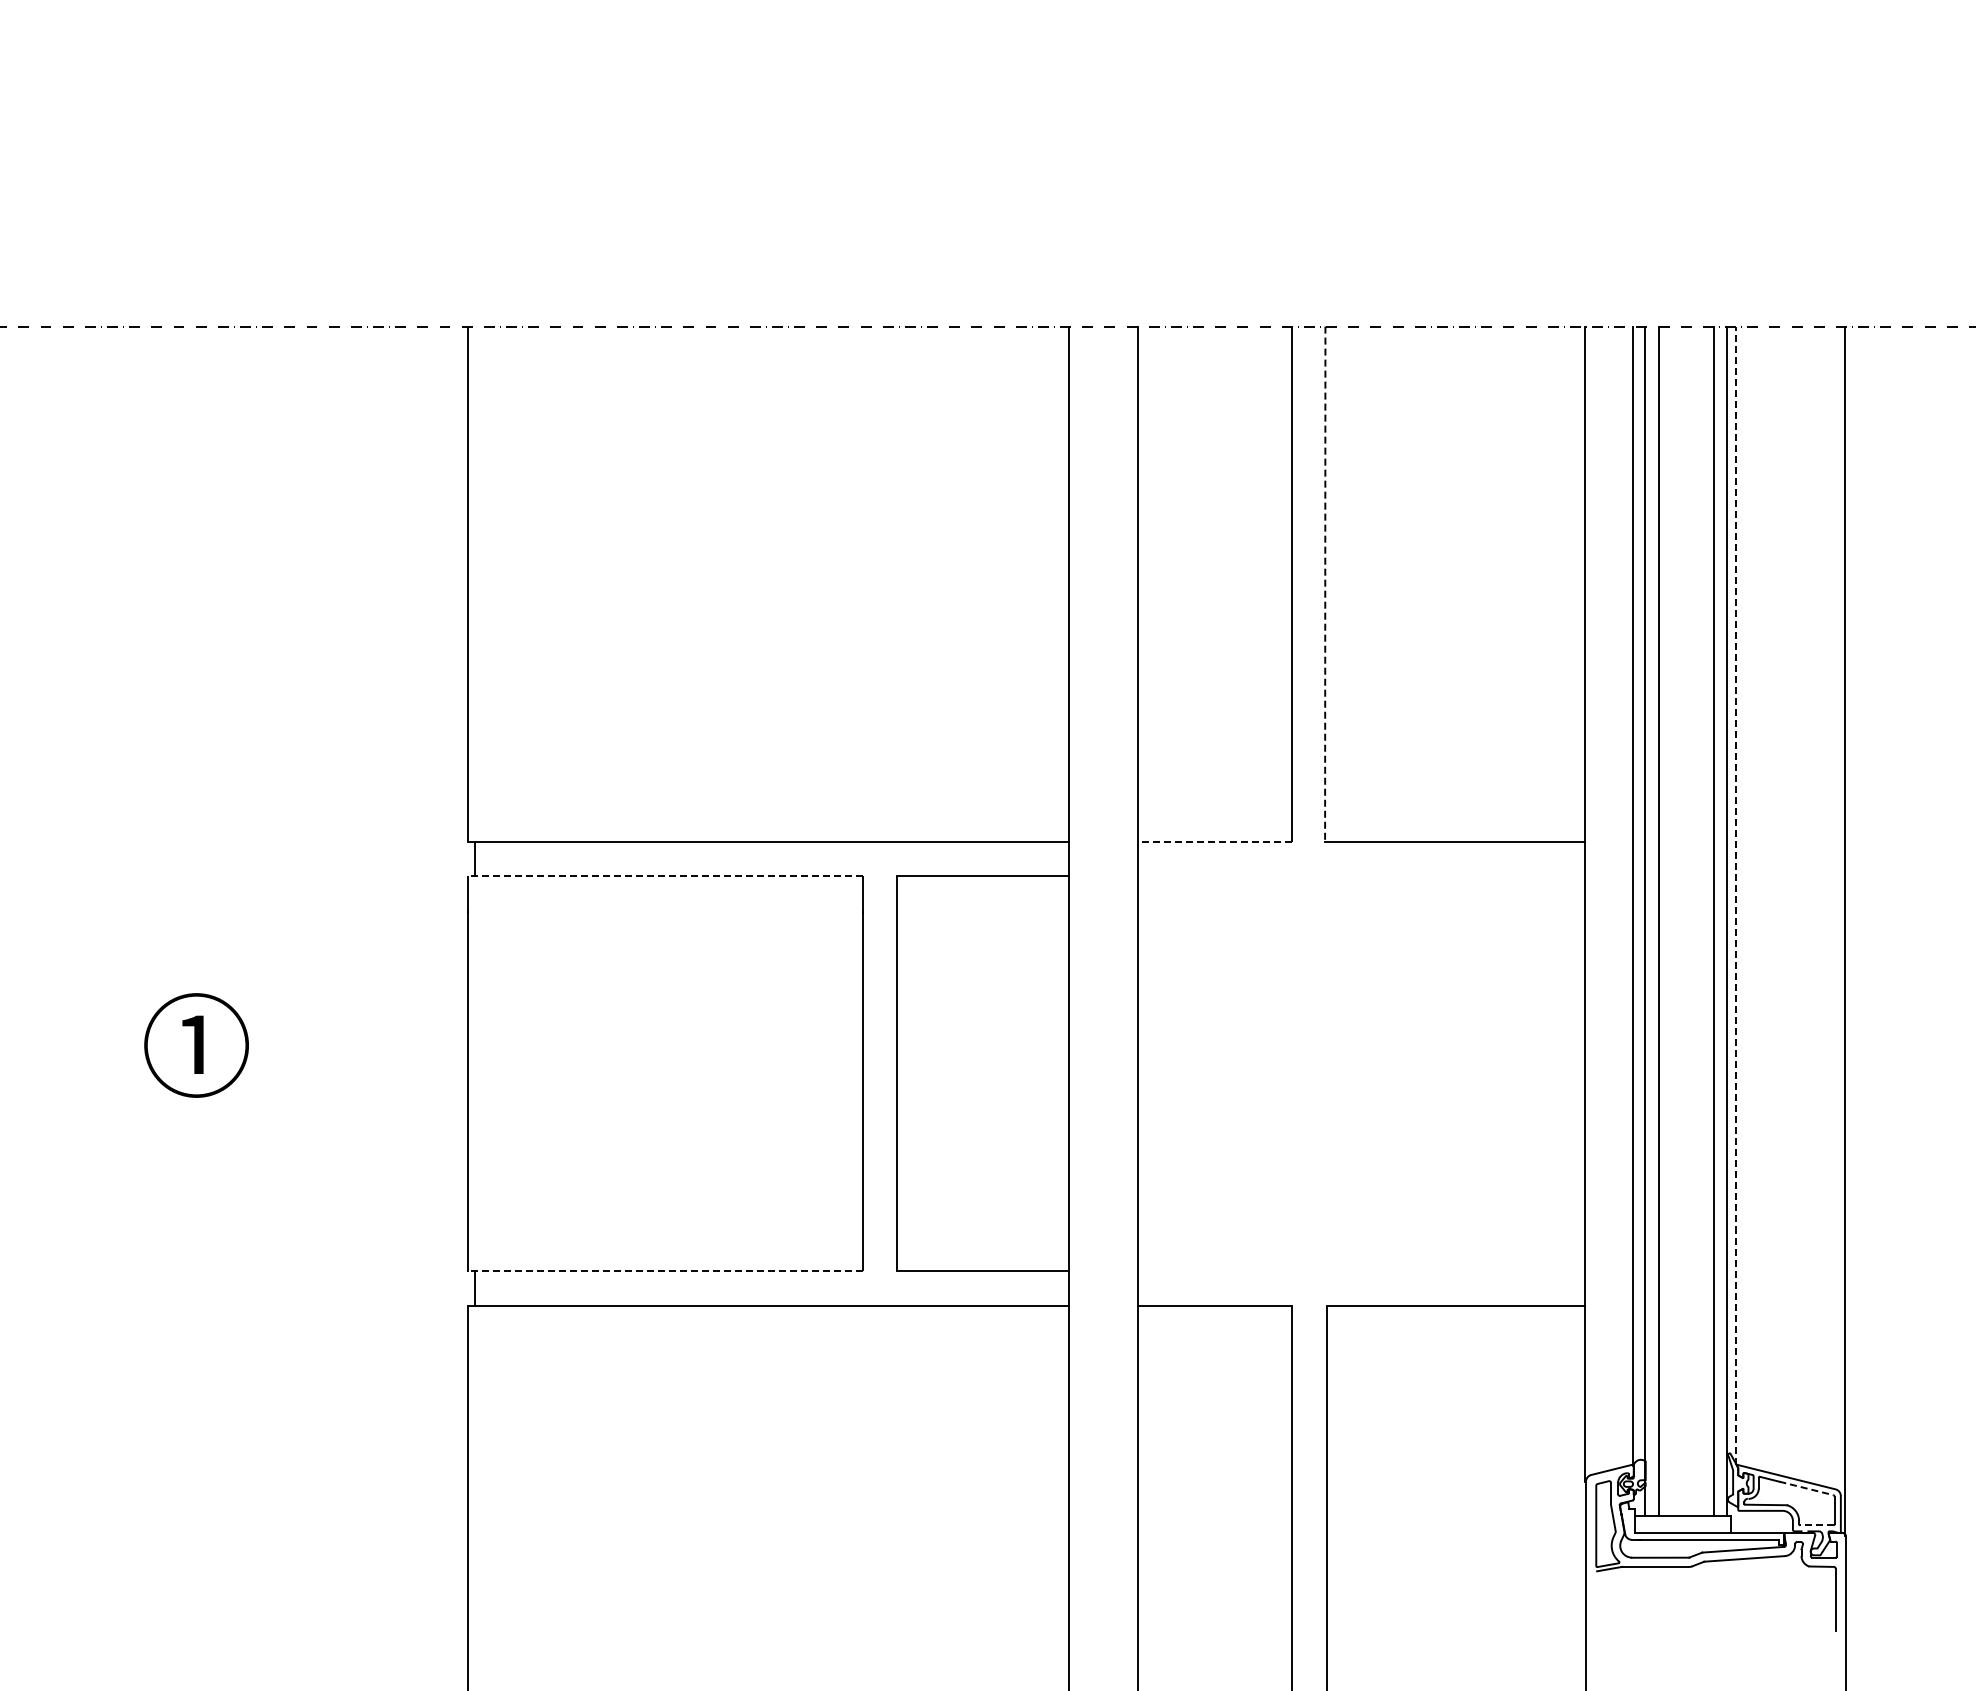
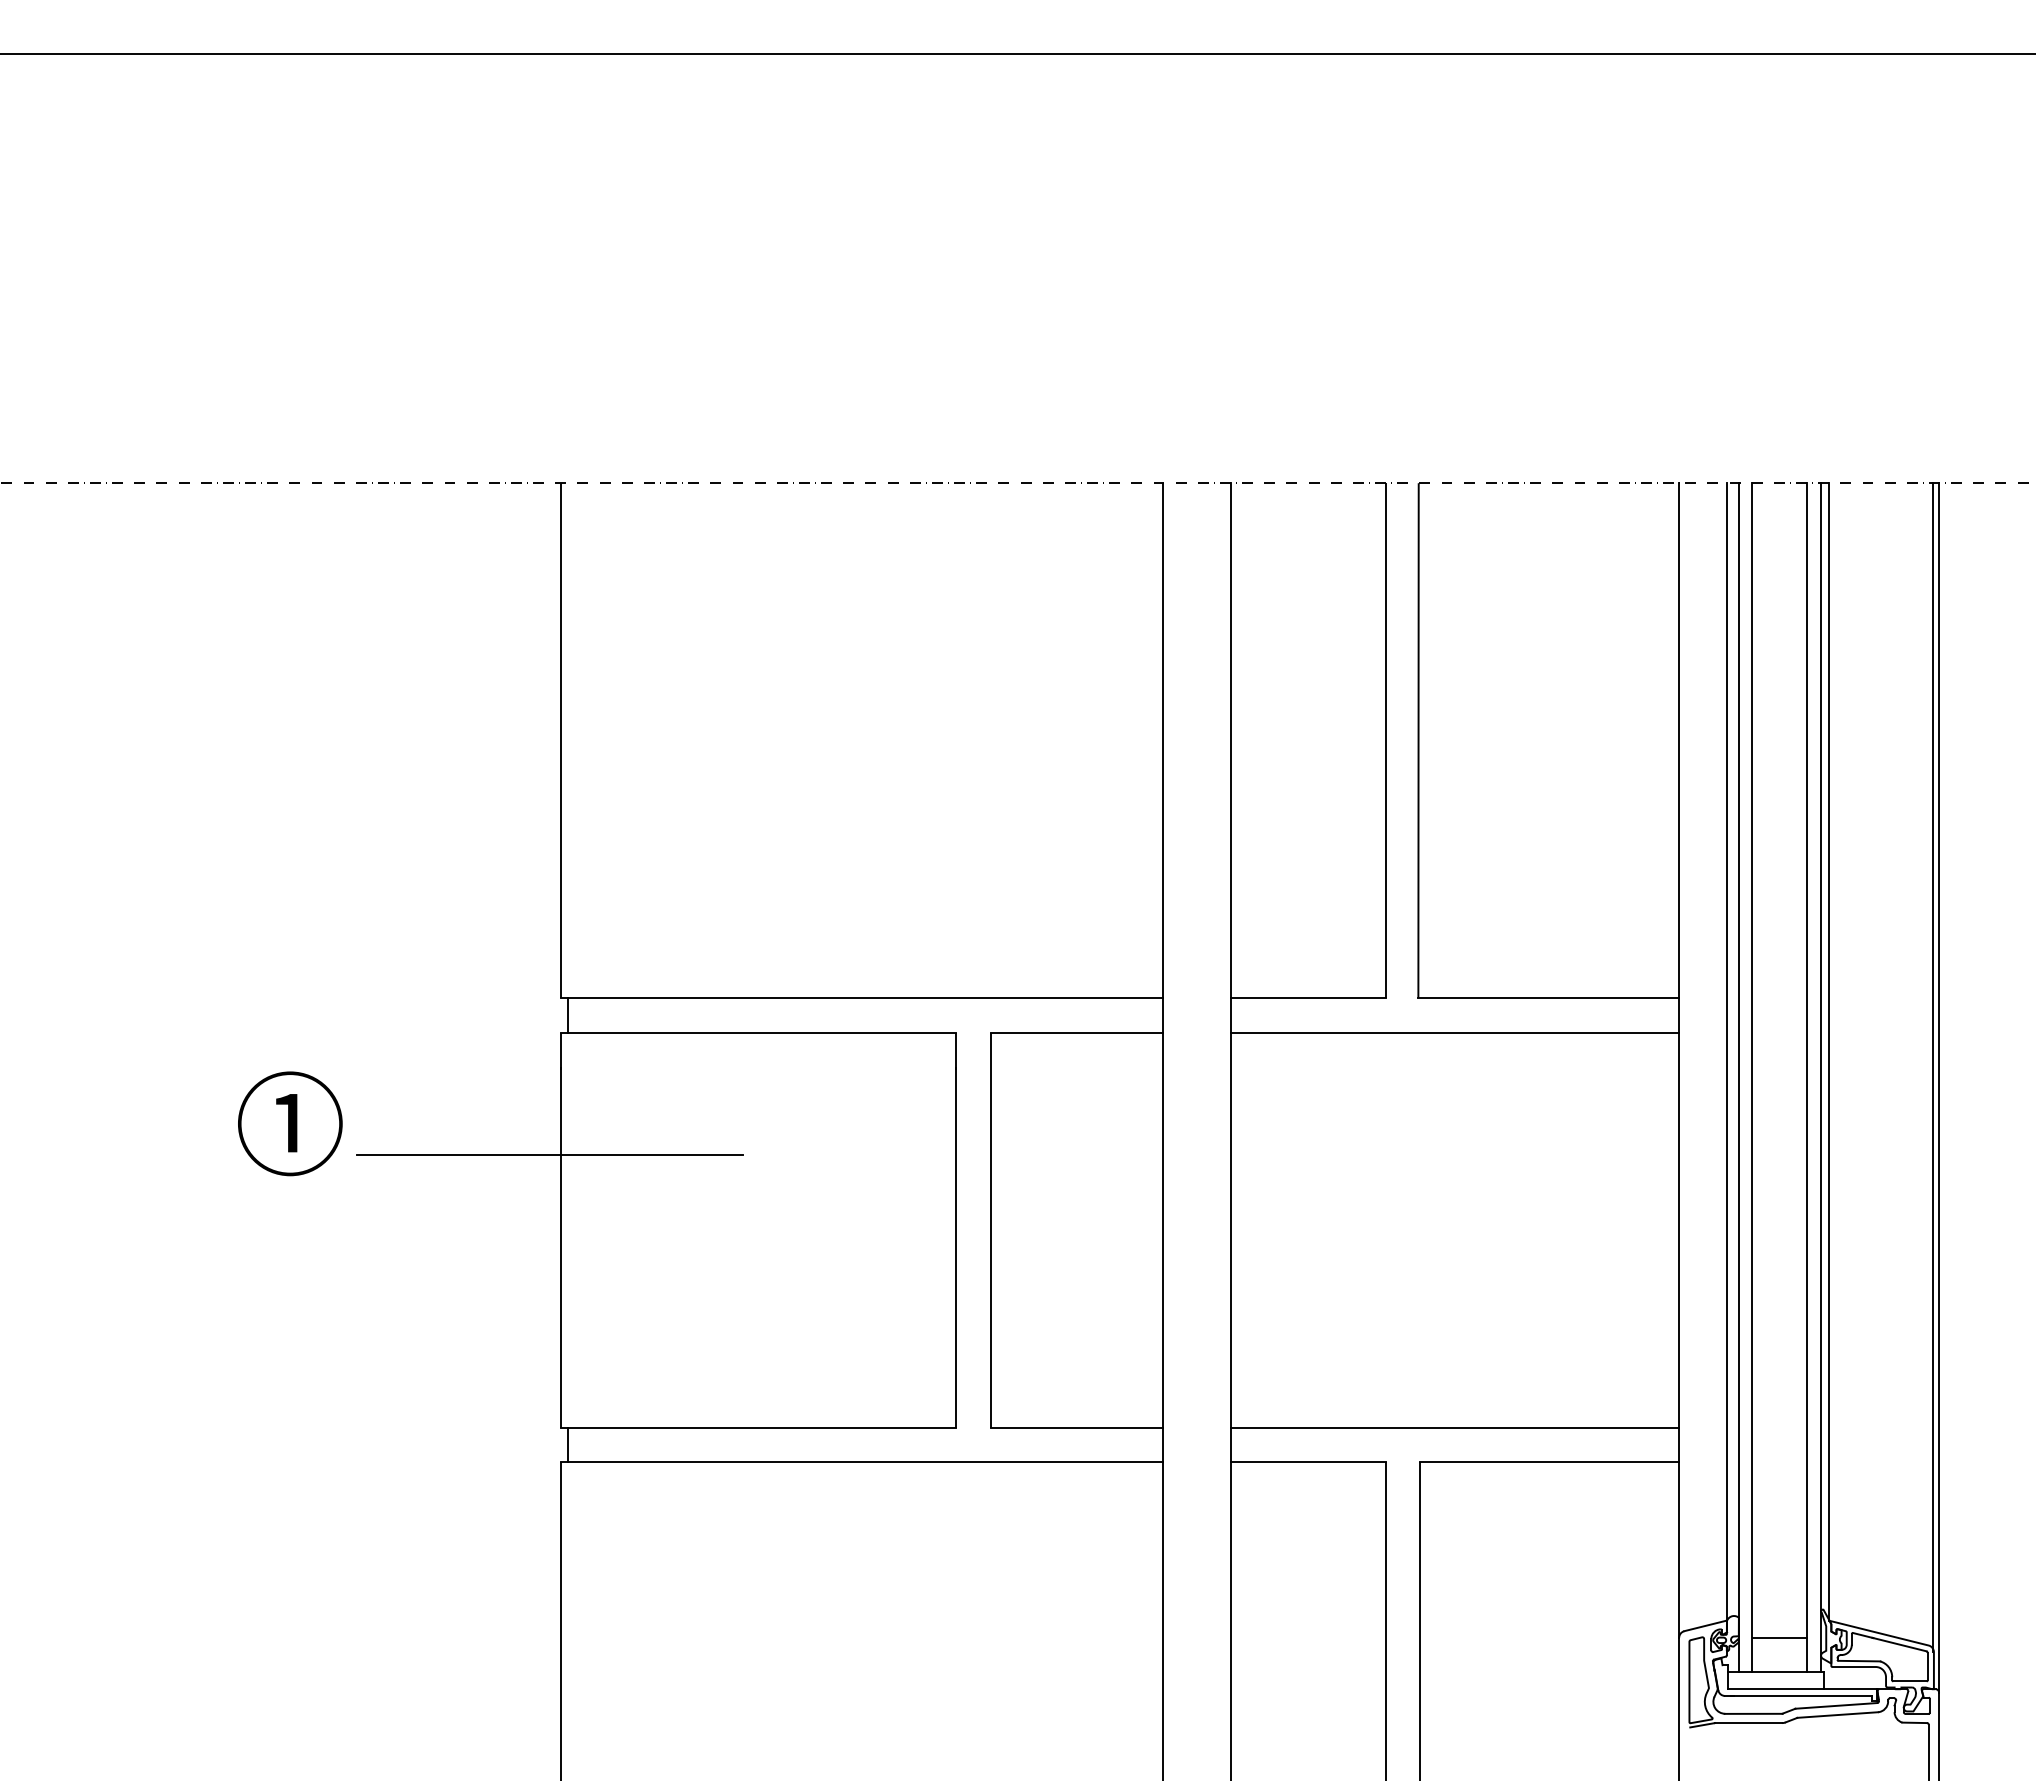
line: (1325, 583) -> (1418, 740), dashed -> solid
line: (1215, 842) -> (1308, 998), dashed -> solid
line: (664, 876) -> (758, 1032), dashed -> solid
line: (1361, 876) -> (1454, 1032), added
line: (1736, 895) -> (1829, 1051), dashed -> solid
line: (1840, 911) -> (1933, 1067), added
line: (455, 999) -> (549, 1155), added
text: (196, 1045) -> (290, 1123), moved
line: (664, 1271) -> (758, 1427), dashed -> solid
line: (1361, 1271) -> (1454, 1427), added
line: (1686, 1481) -> (1779, 1637), added
line: (1806, 1488) -> (1899, 1644), dashed -> solid
line: (1816, 1525) -> (1909, 1681), dashed -> solid

